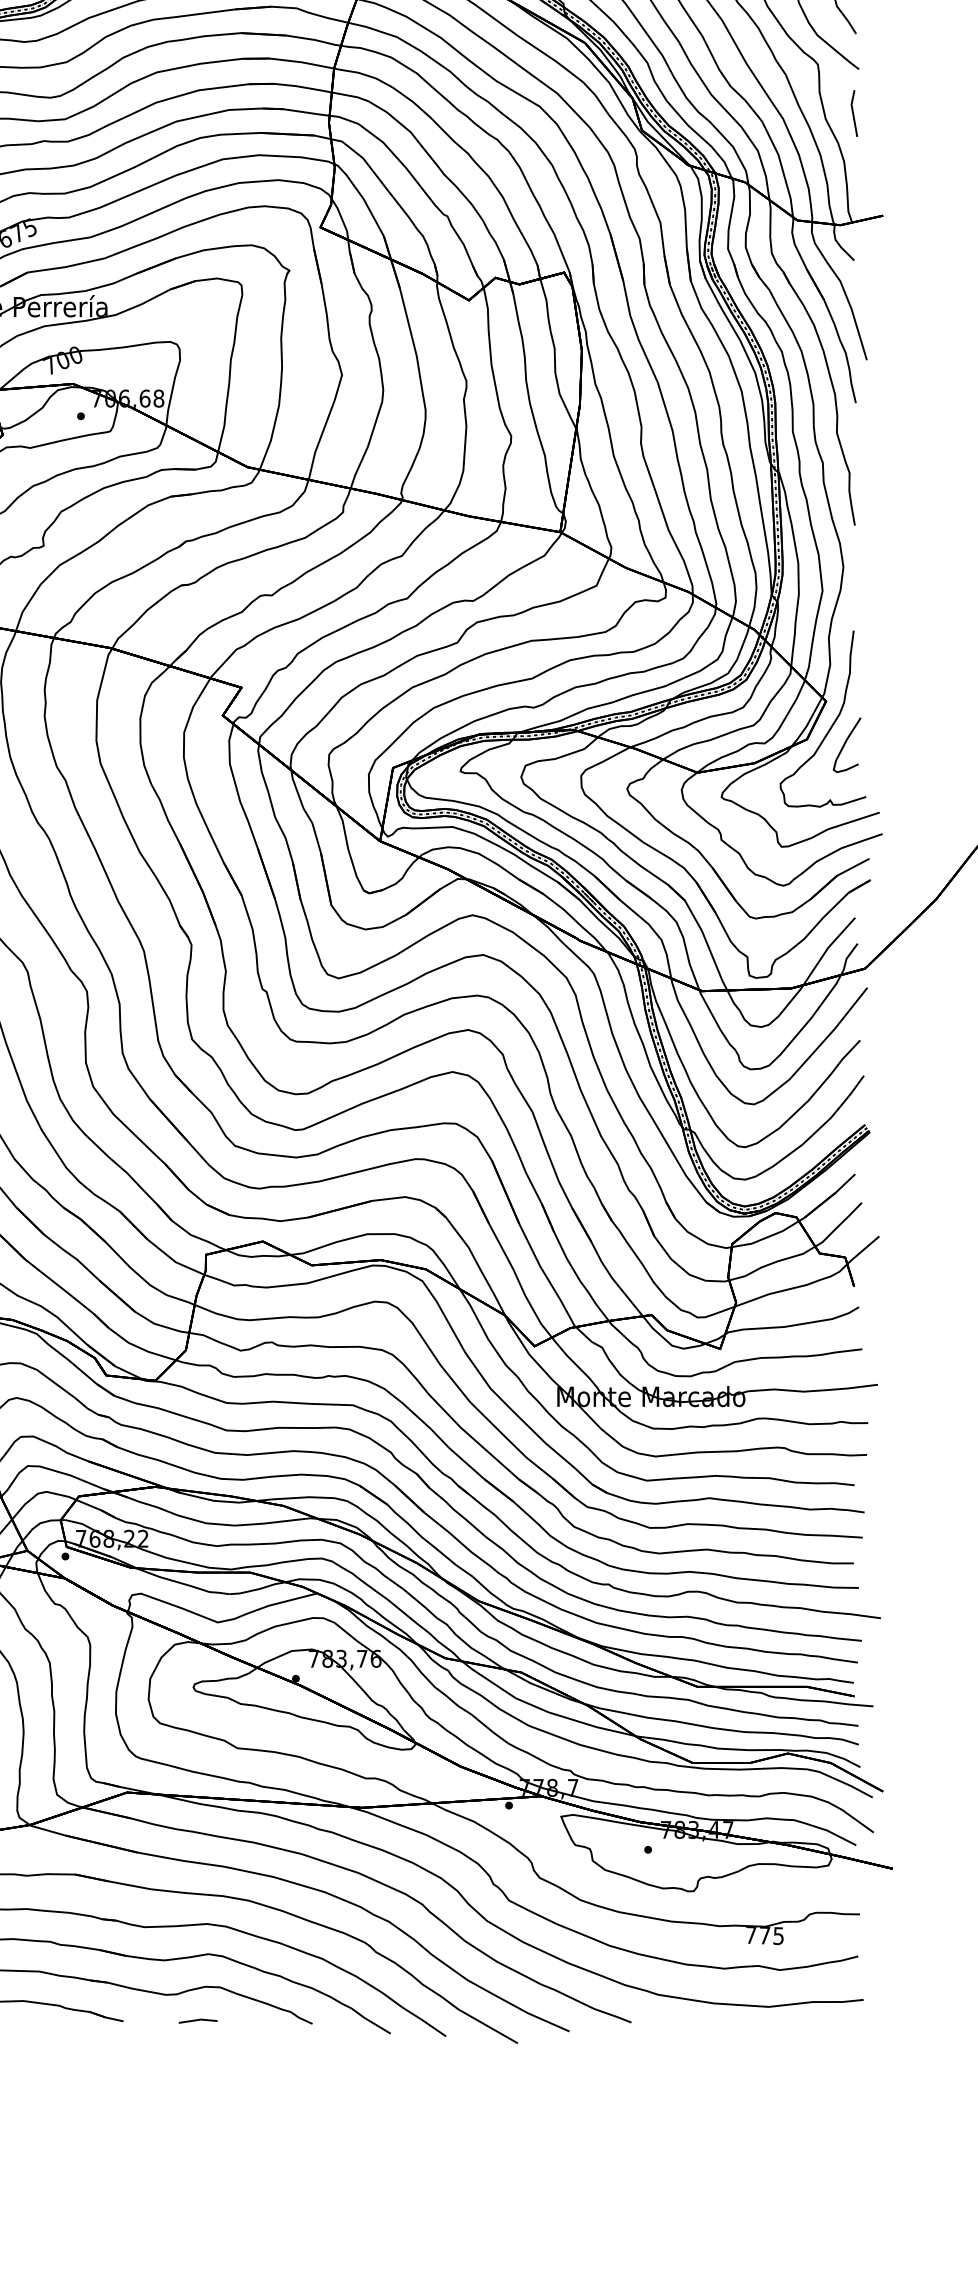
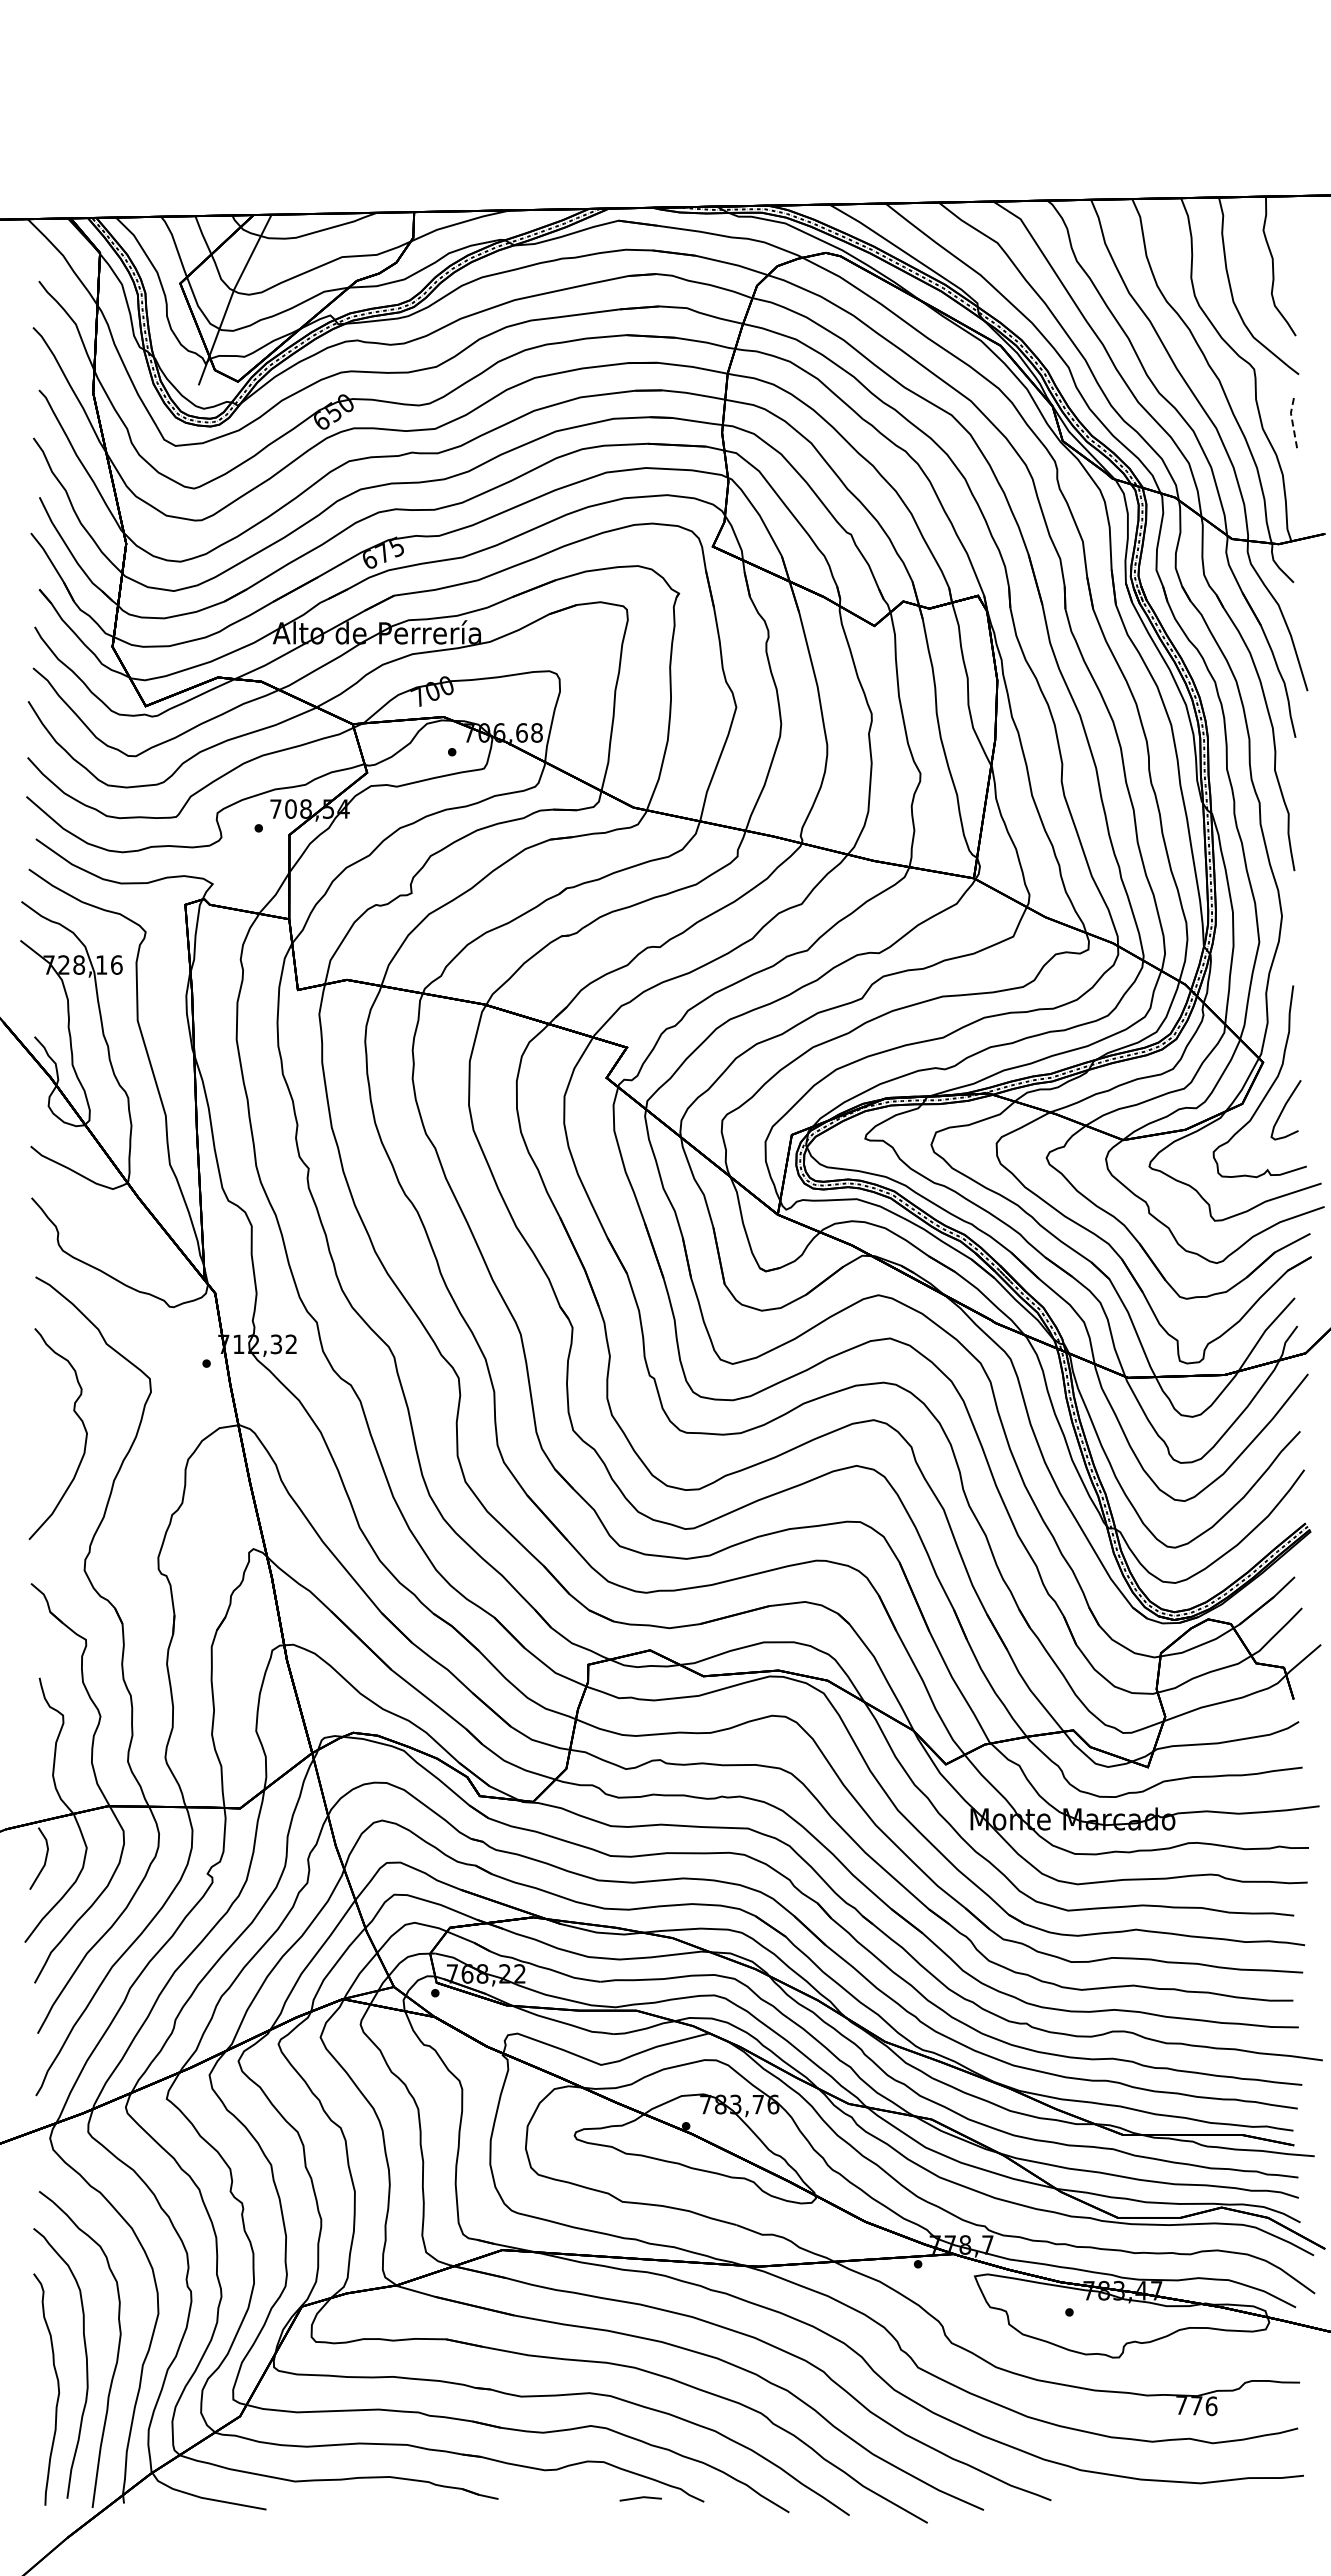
line: (853, 112) -> (1292, 421), solid -> dashed
text: (778, 1936) -> (1211, 2406), 775 -> 776
line: (197, 2020) -> (640, 2498), moved

